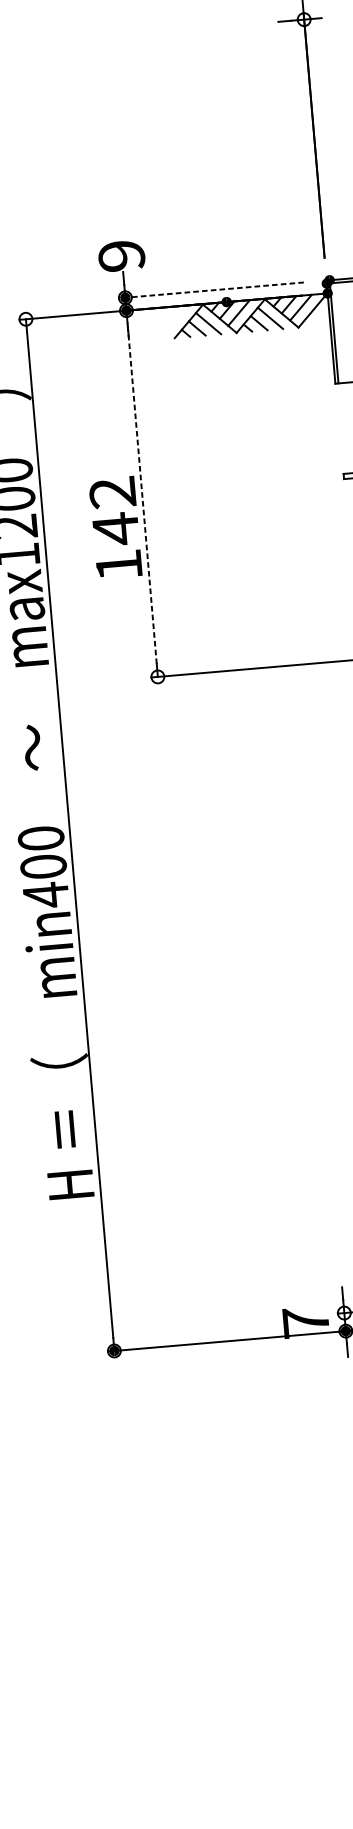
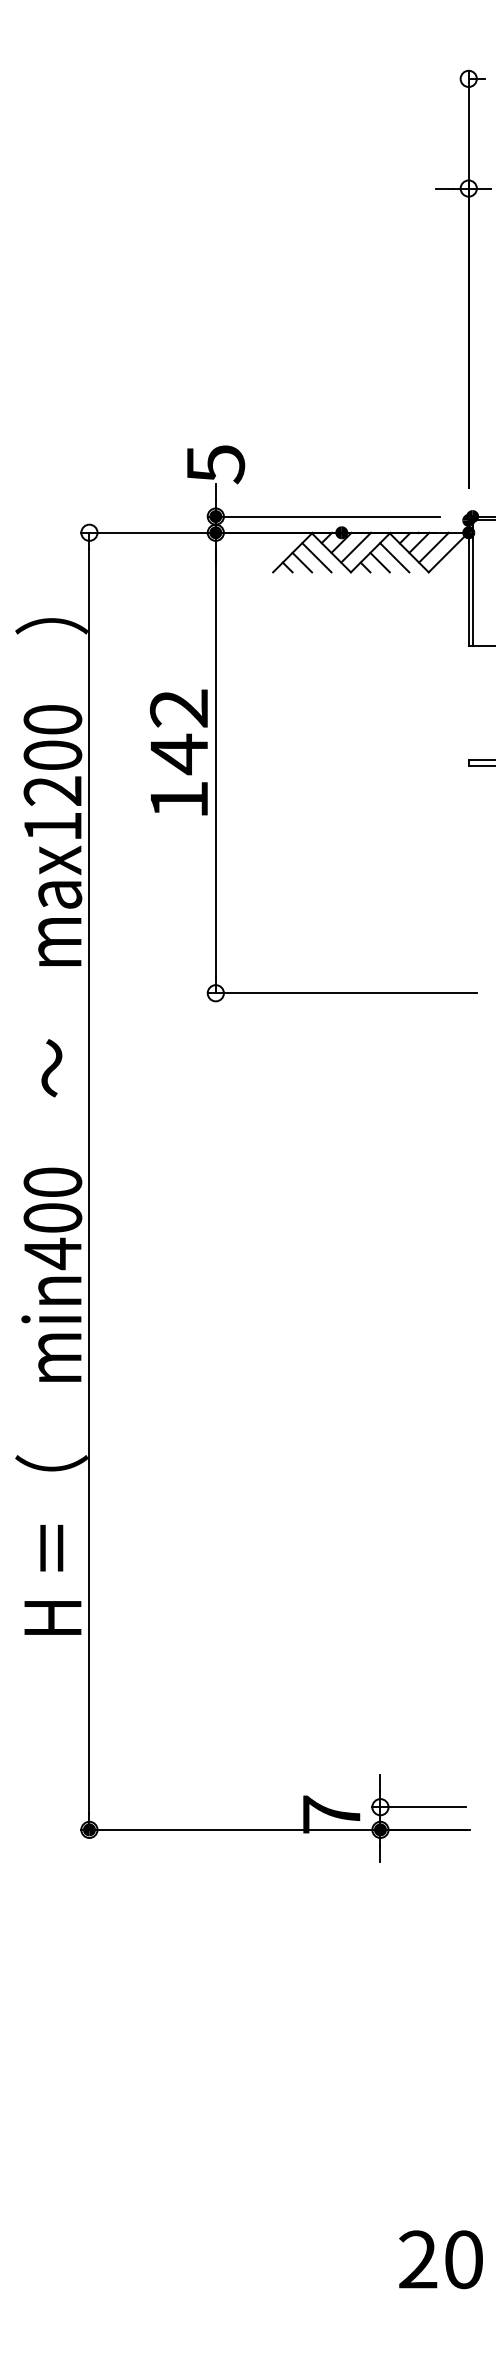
text: (121, 256) -> (215, 464), 9 -> 5
line: (211, 290) -> (323, 516), dashed -> solid
line: (141, 493) -> (215, 762), dashed -> solid
text: (115, 527) -> (178, 752), moved

